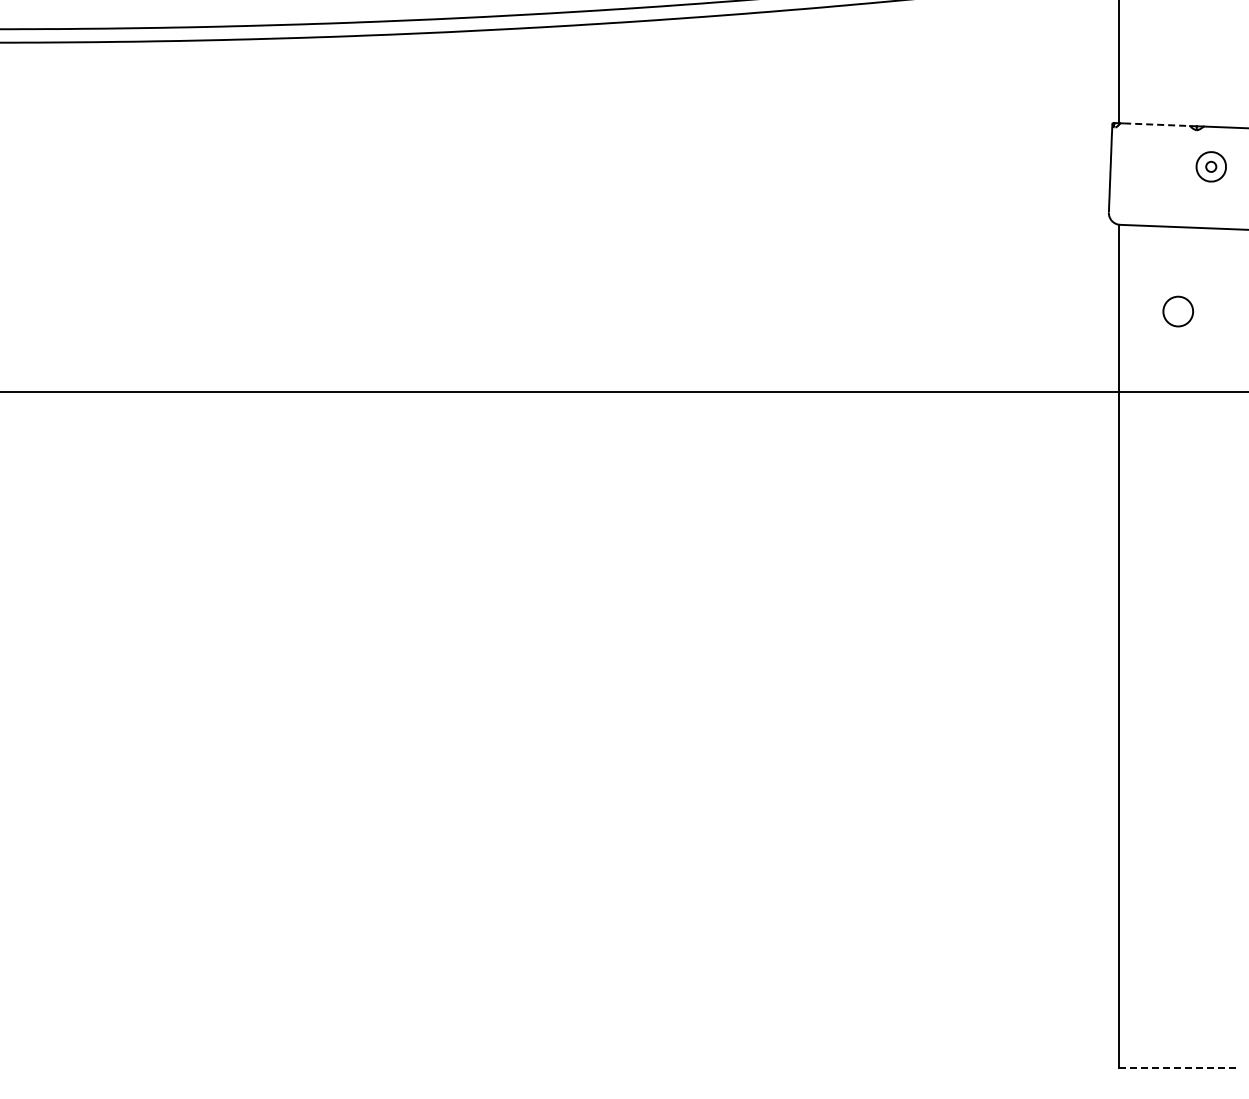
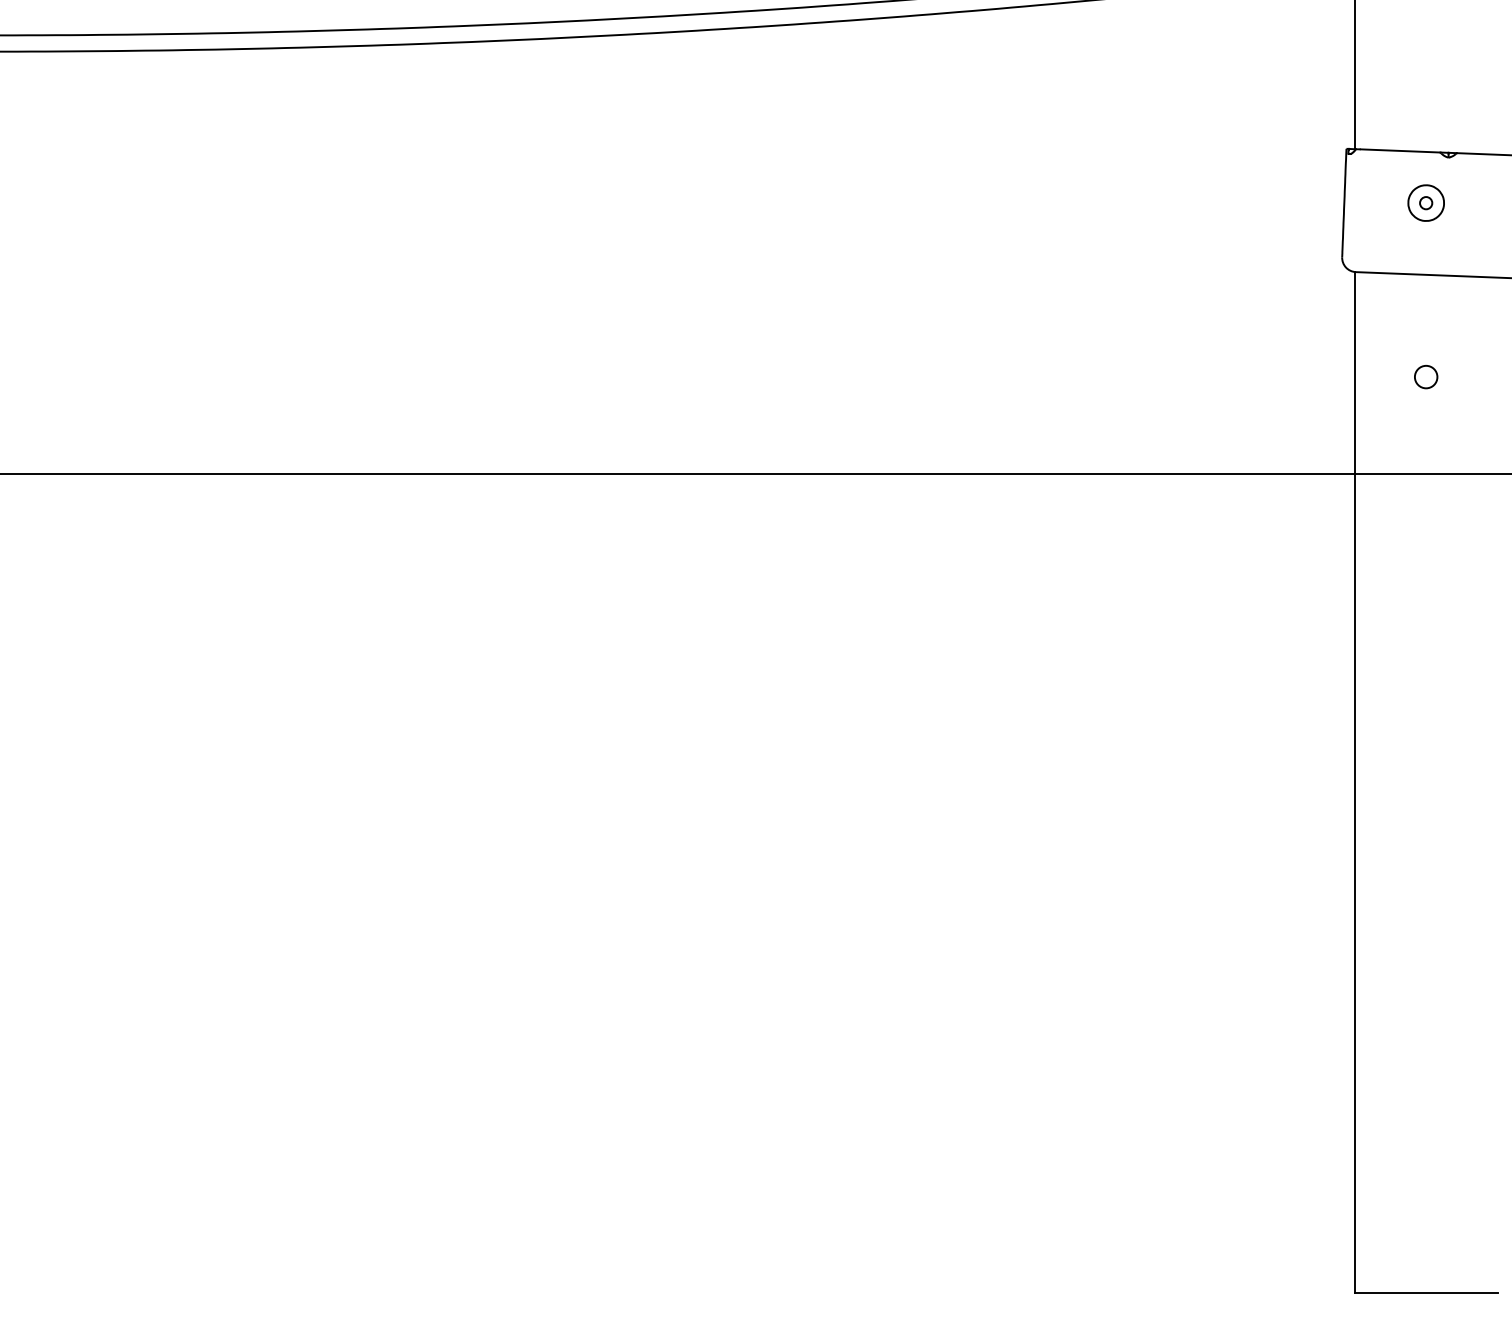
line: (1157, 124) -> (1401, 150), dashed -> solid
part: (1210, 166) -> (1425, 202), moved
circle: (1177, 311) -> (1425, 376), size x0.62
line: (1178, 1068) -> (1426, 1293), dashed -> solid

